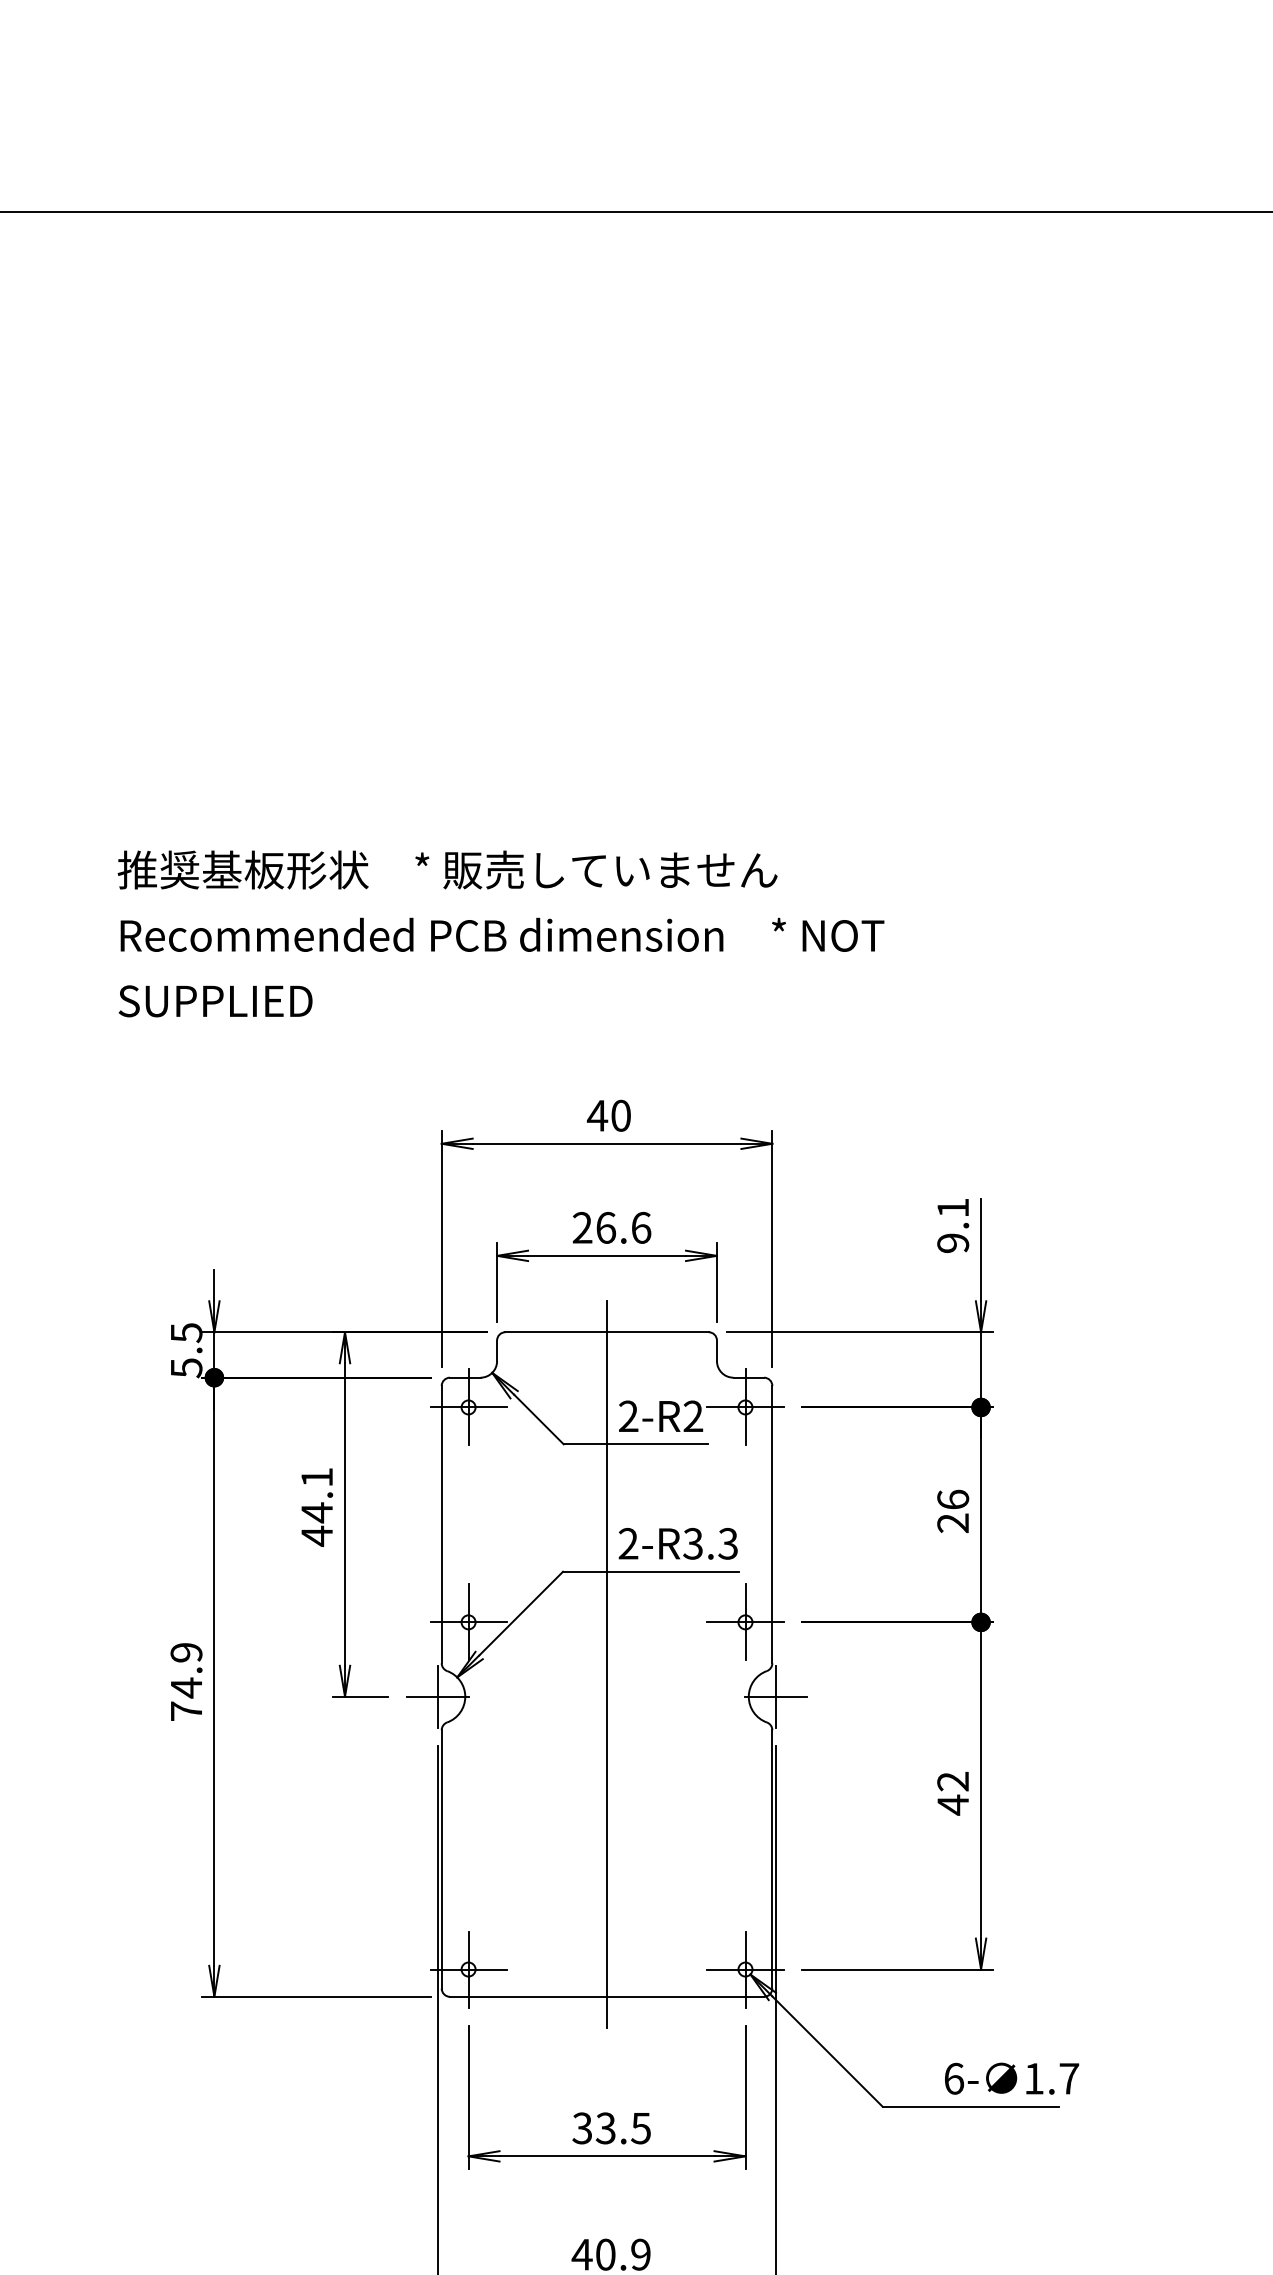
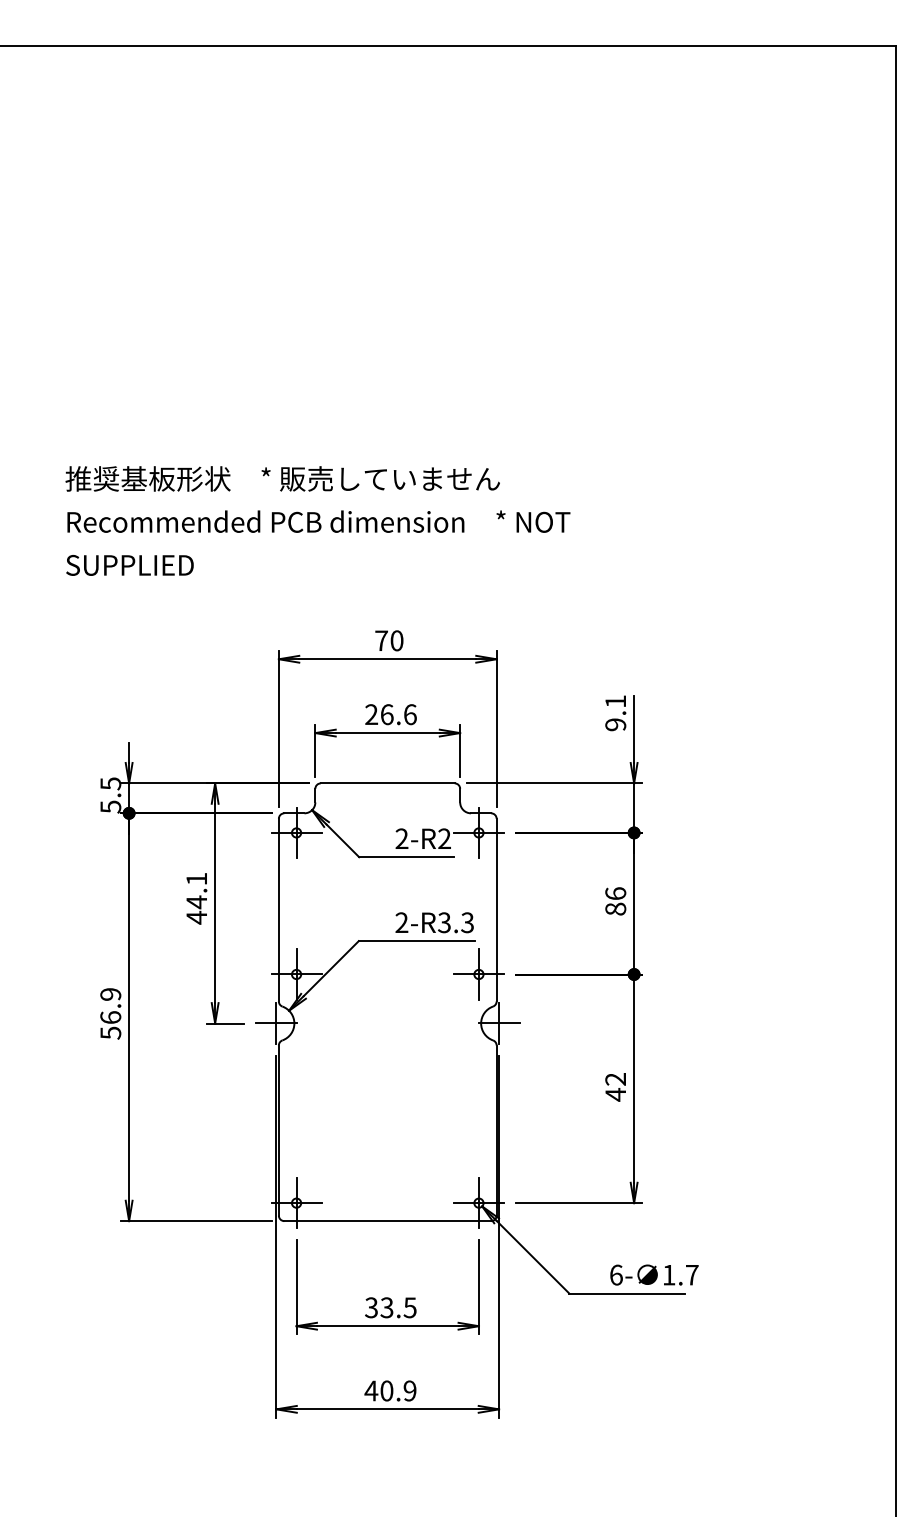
text: (597, 1115) -> (381, 640), 40 -> 70
text: (952, 1522) -> (615, 908), 26 -> 86
line: (606, 1663) -> (387, 1001), removed
text: (186, 1698) -> (110, 1024), 74.9 -> 56.9

